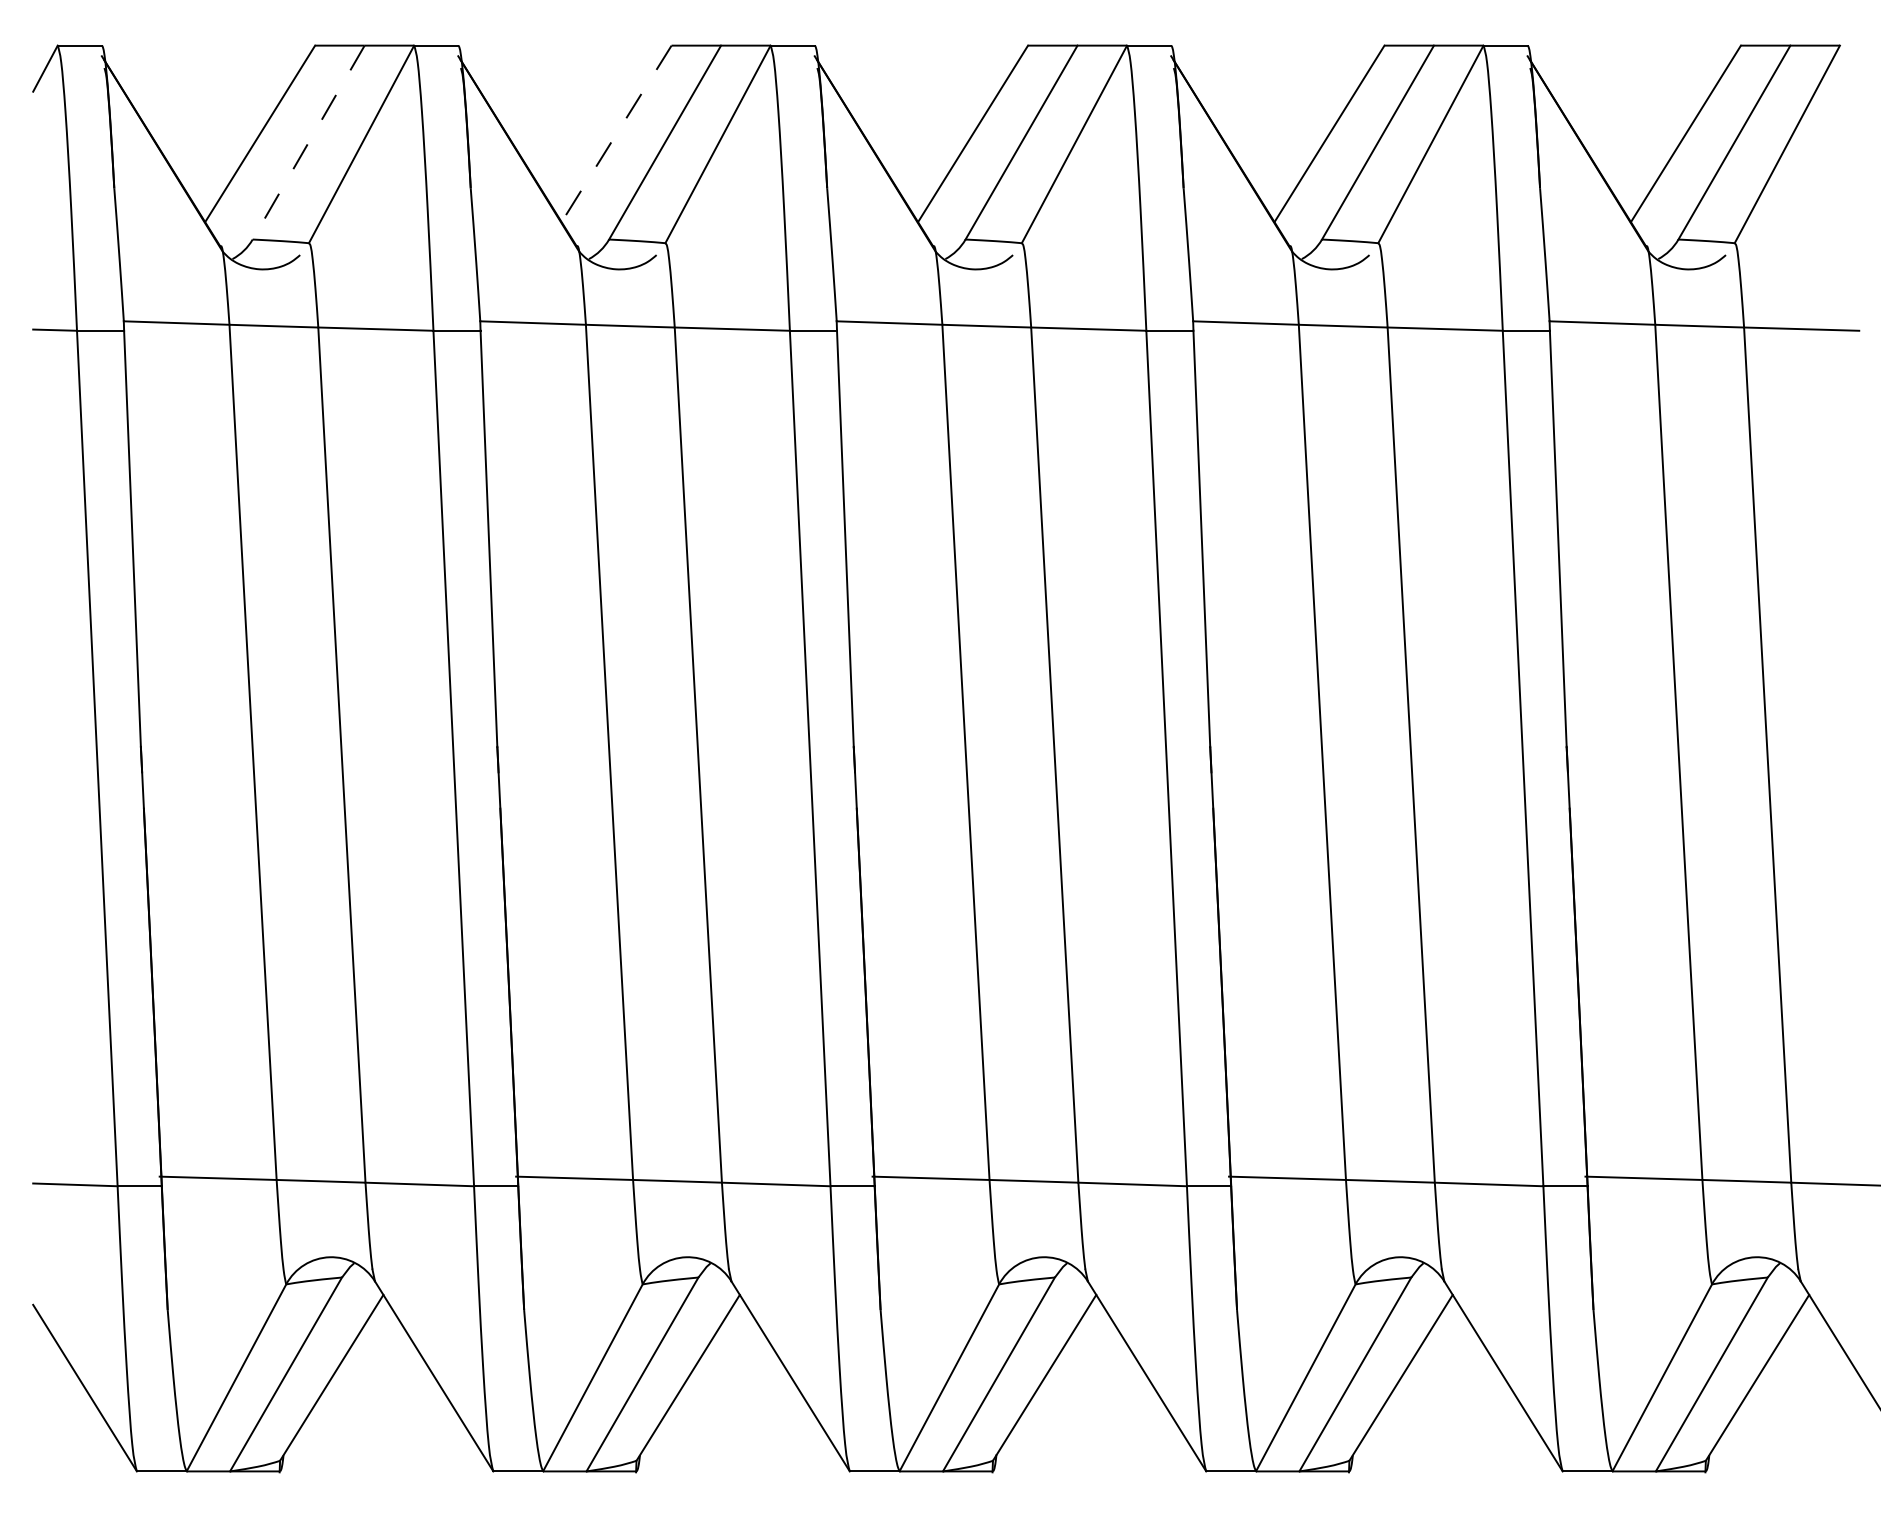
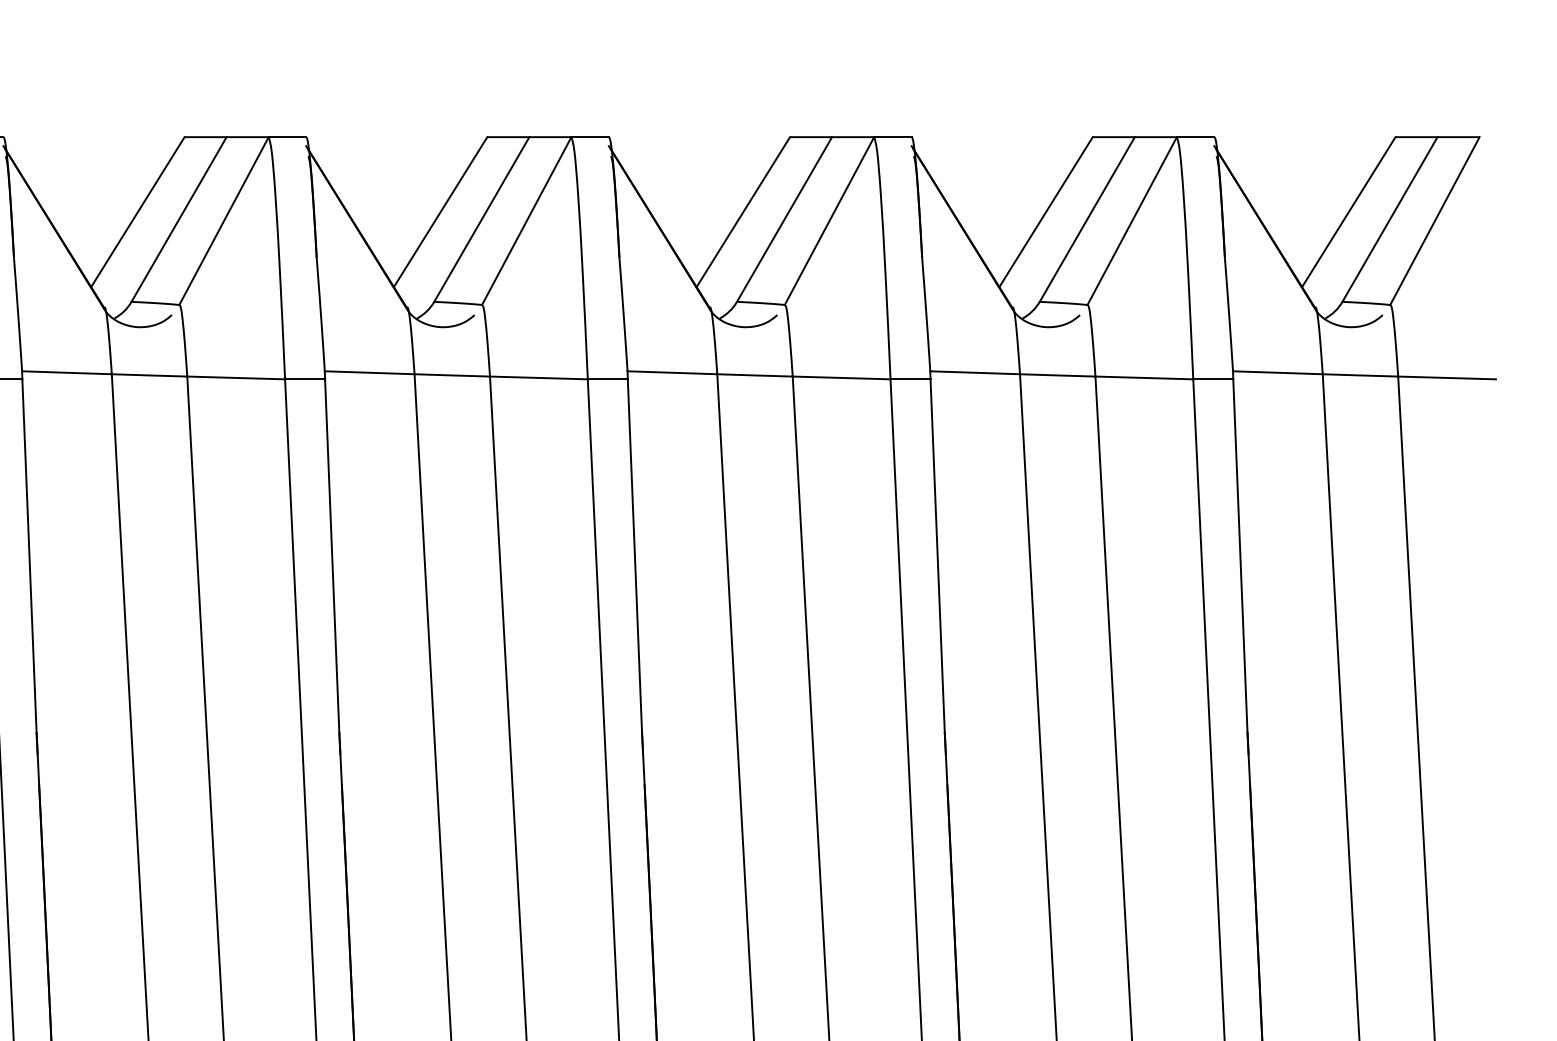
line: (616, 133) -> (440, 211), dashed -> solid
line: (308, 142) -> (178, 219), dashed -> solid

